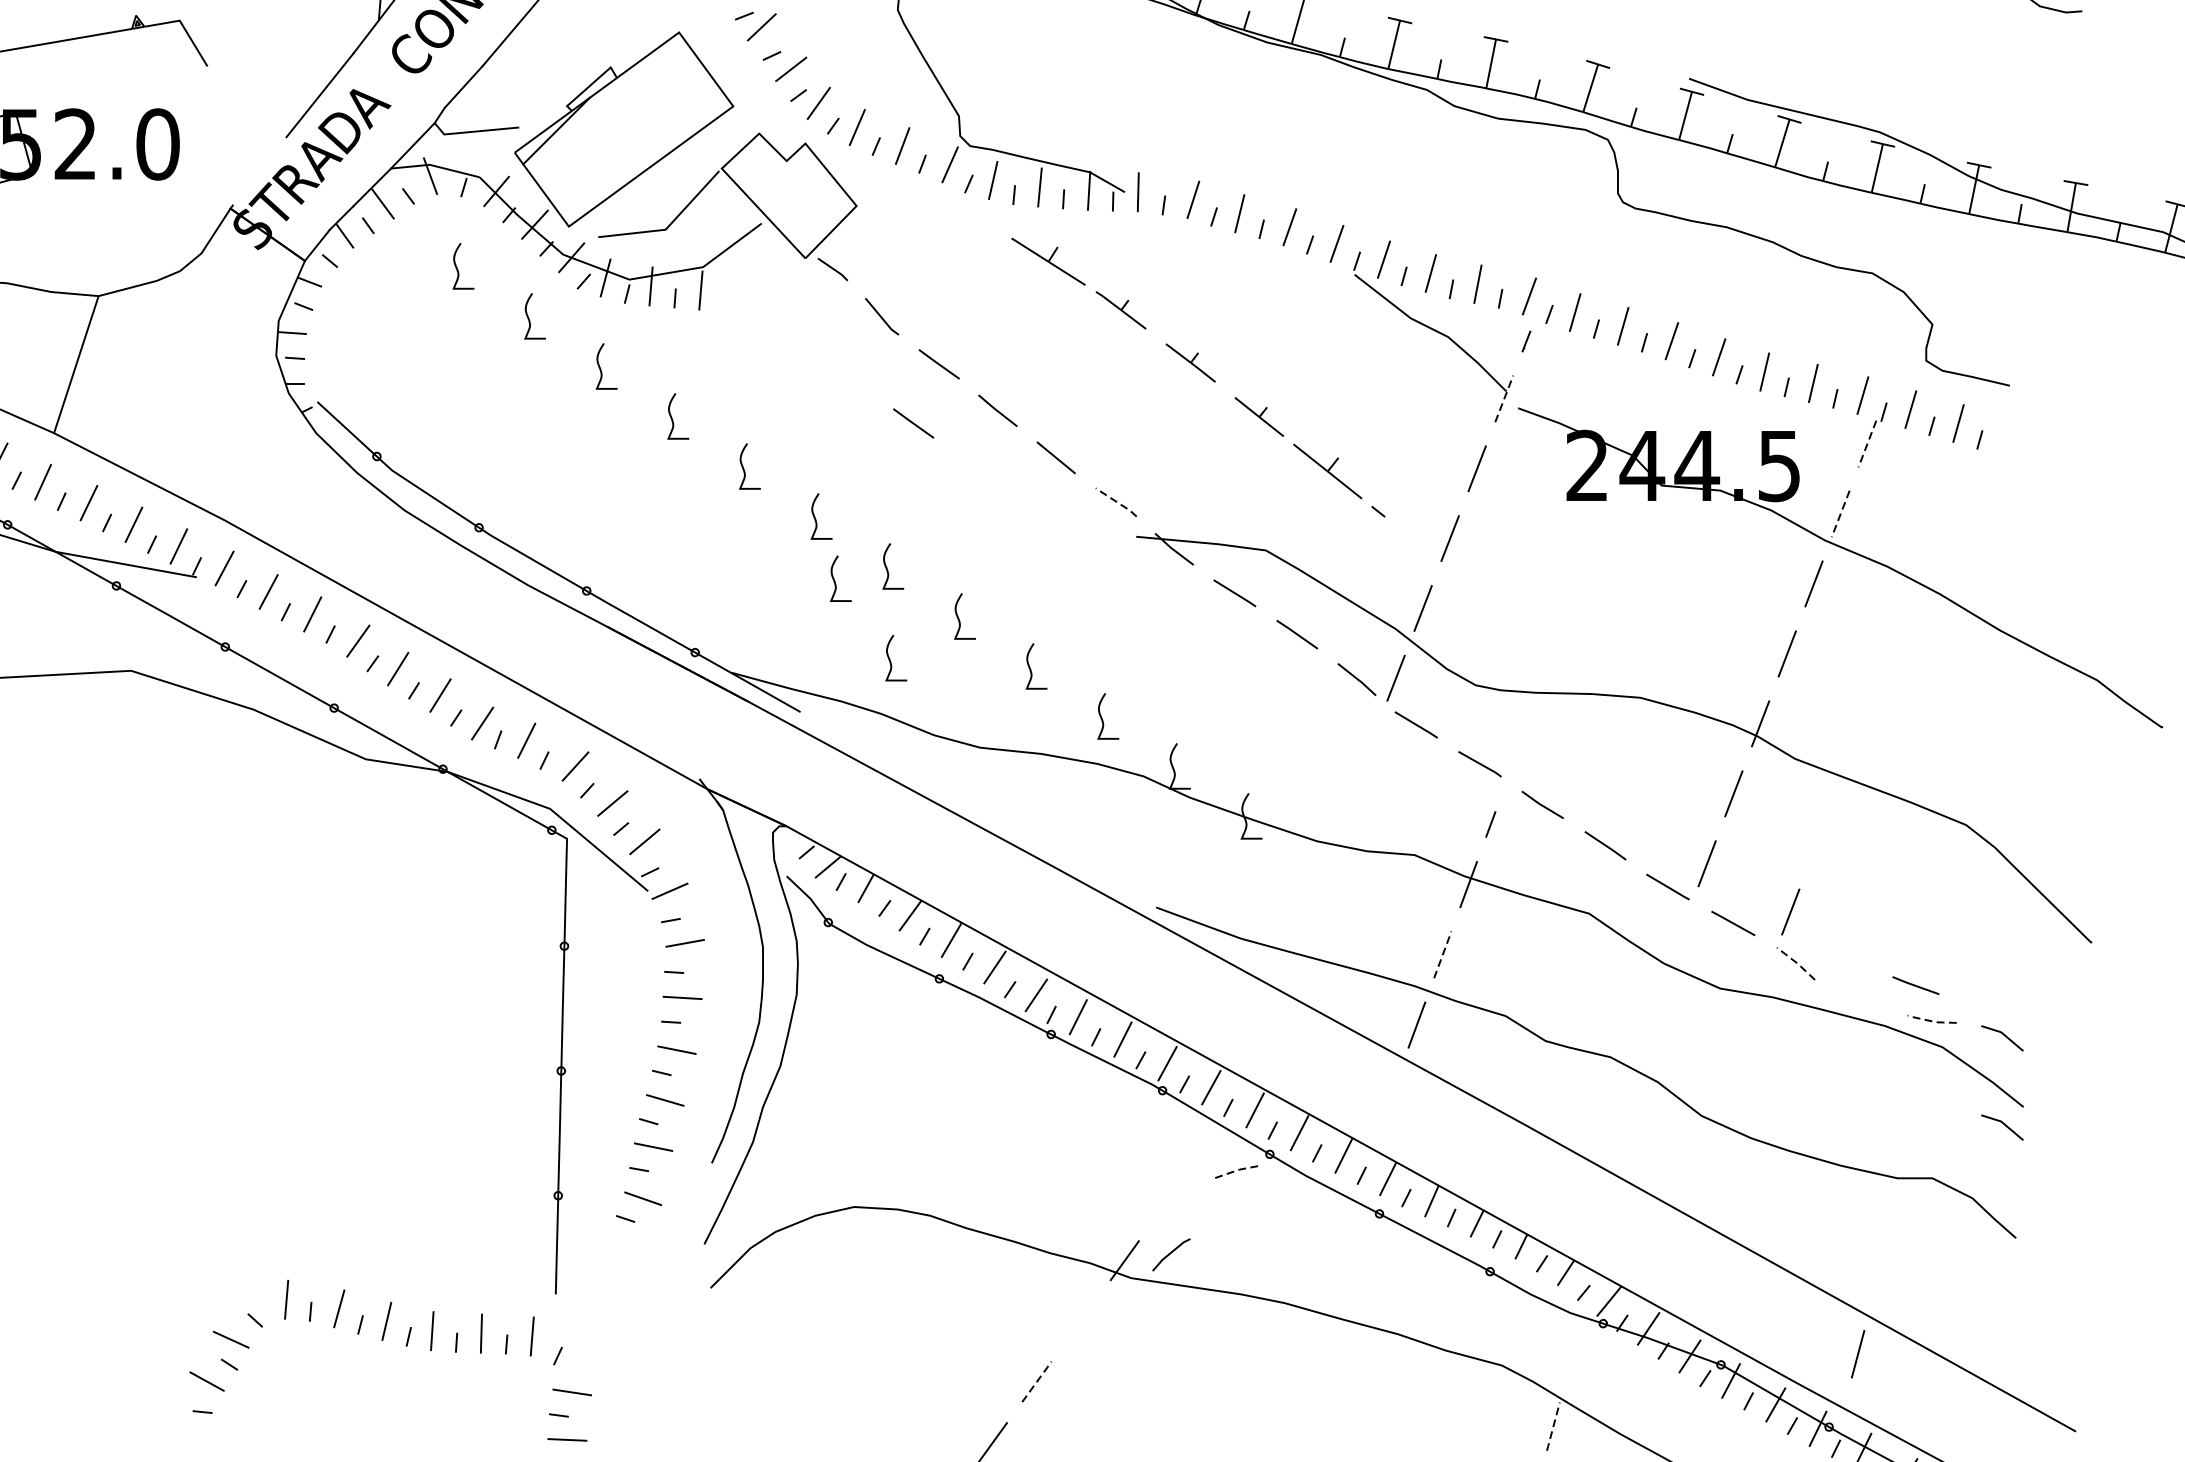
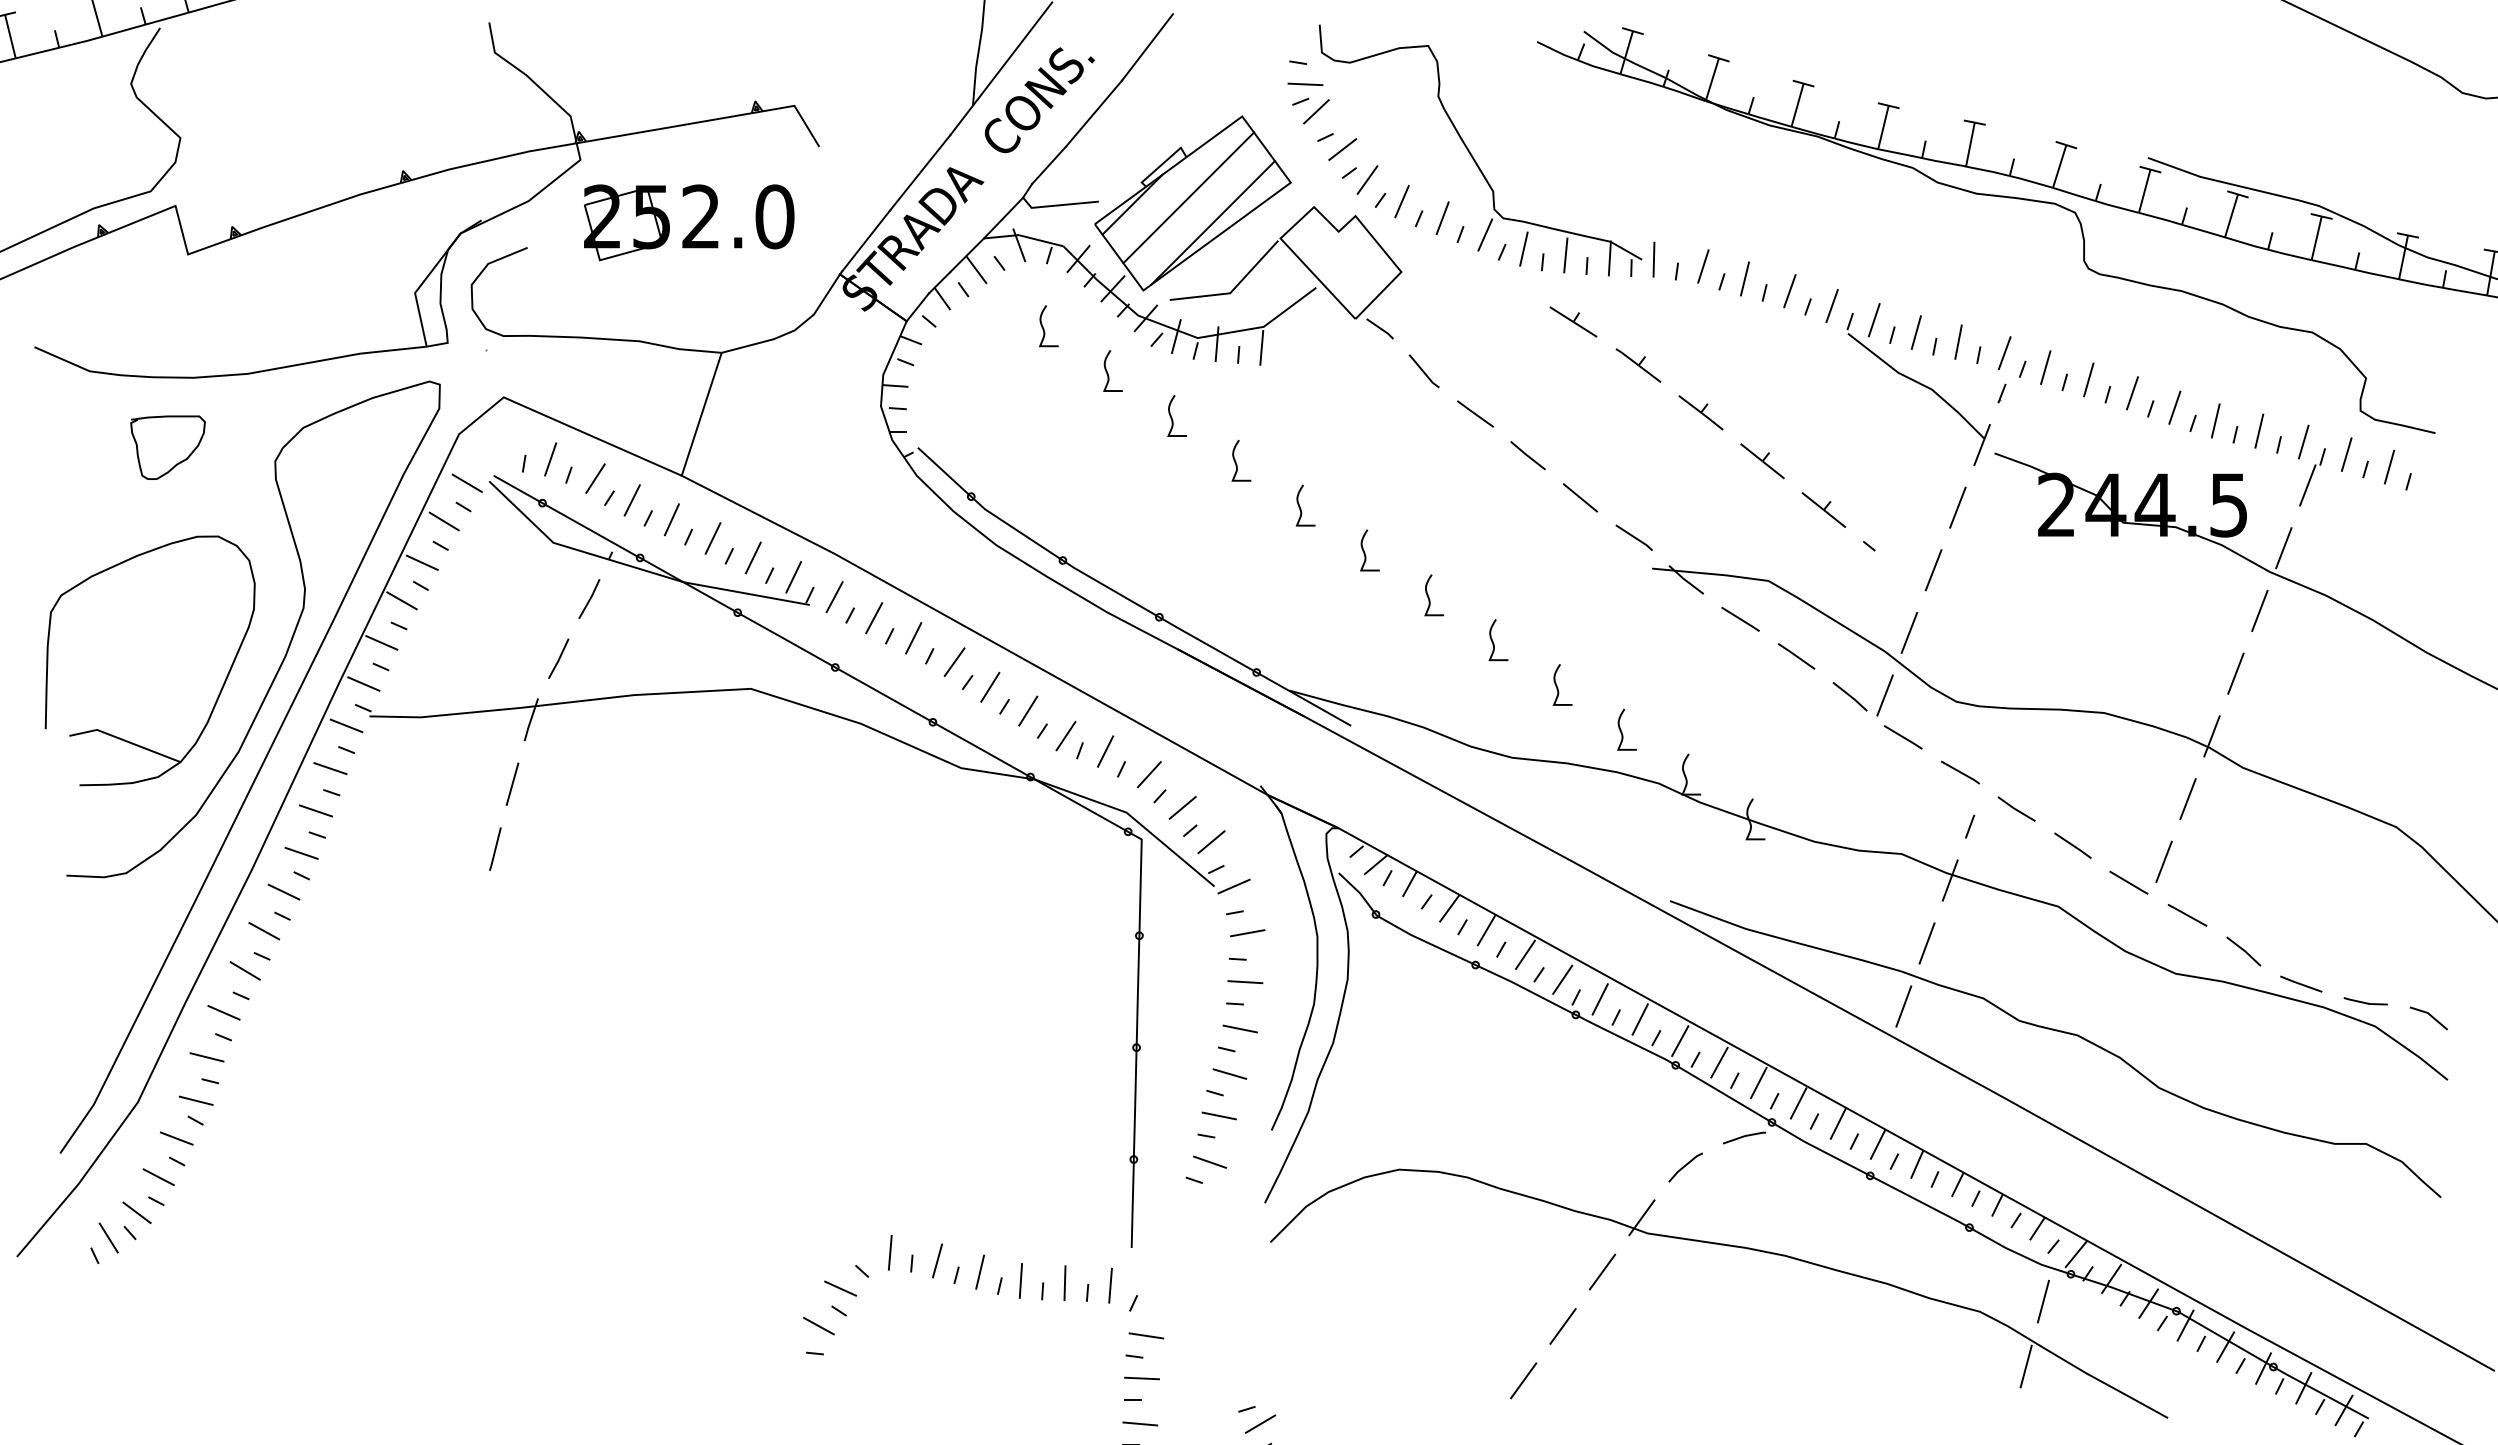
line: (619, 122) -> (1188, 197), added
line: (645, 150) -> (1212, 222), added
line: (260, 170) -> (866, 240), added
part: (1048, 261) -> (1573, 321), size x0.71
line: (1504, 398) -> (1982, 444), dashed -> solid
line: (913, 422) -> (1452, 466), removed
line: (1867, 444) -> (2307, 485), dashed -> solid
part: (1327, 470) -> (1823, 509), size x0.71
line: (1116, 502) -> (1634, 537), dashed -> solid
line: (1840, 514) -> (2283, 548), dashed -> solid
curve: (835, 580) -> (1382, 607), removed
curve: (891, 660) -> (1432, 679), removed
line: (1790, 912) -> (2238, 905), removed
line: (1443, 954) -> (1927, 943), dashed -> solid
line: (1796, 962) -> (2244, 950), dashed -> solid
line: (1916, 984) -> (2301, 983), moved
line: (1931, 1021) -> (2365, 1003), dashed -> solid
line: (2004, 1125) -> (2430, 1096), removed
line: (1240, 1170) -> (1745, 1136), dashed -> solid
line: (1171, 1253) -> (1685, 1166), moved
line: (1080, 1320) -> (1602, 1271), added
line: (1858, 1354) -> (2043, 1301), moved
line: (1037, 1381) -> (1563, 1326), dashed -> solid
line: (1553, 1427) -> (2026, 1367), dashed -> solid

